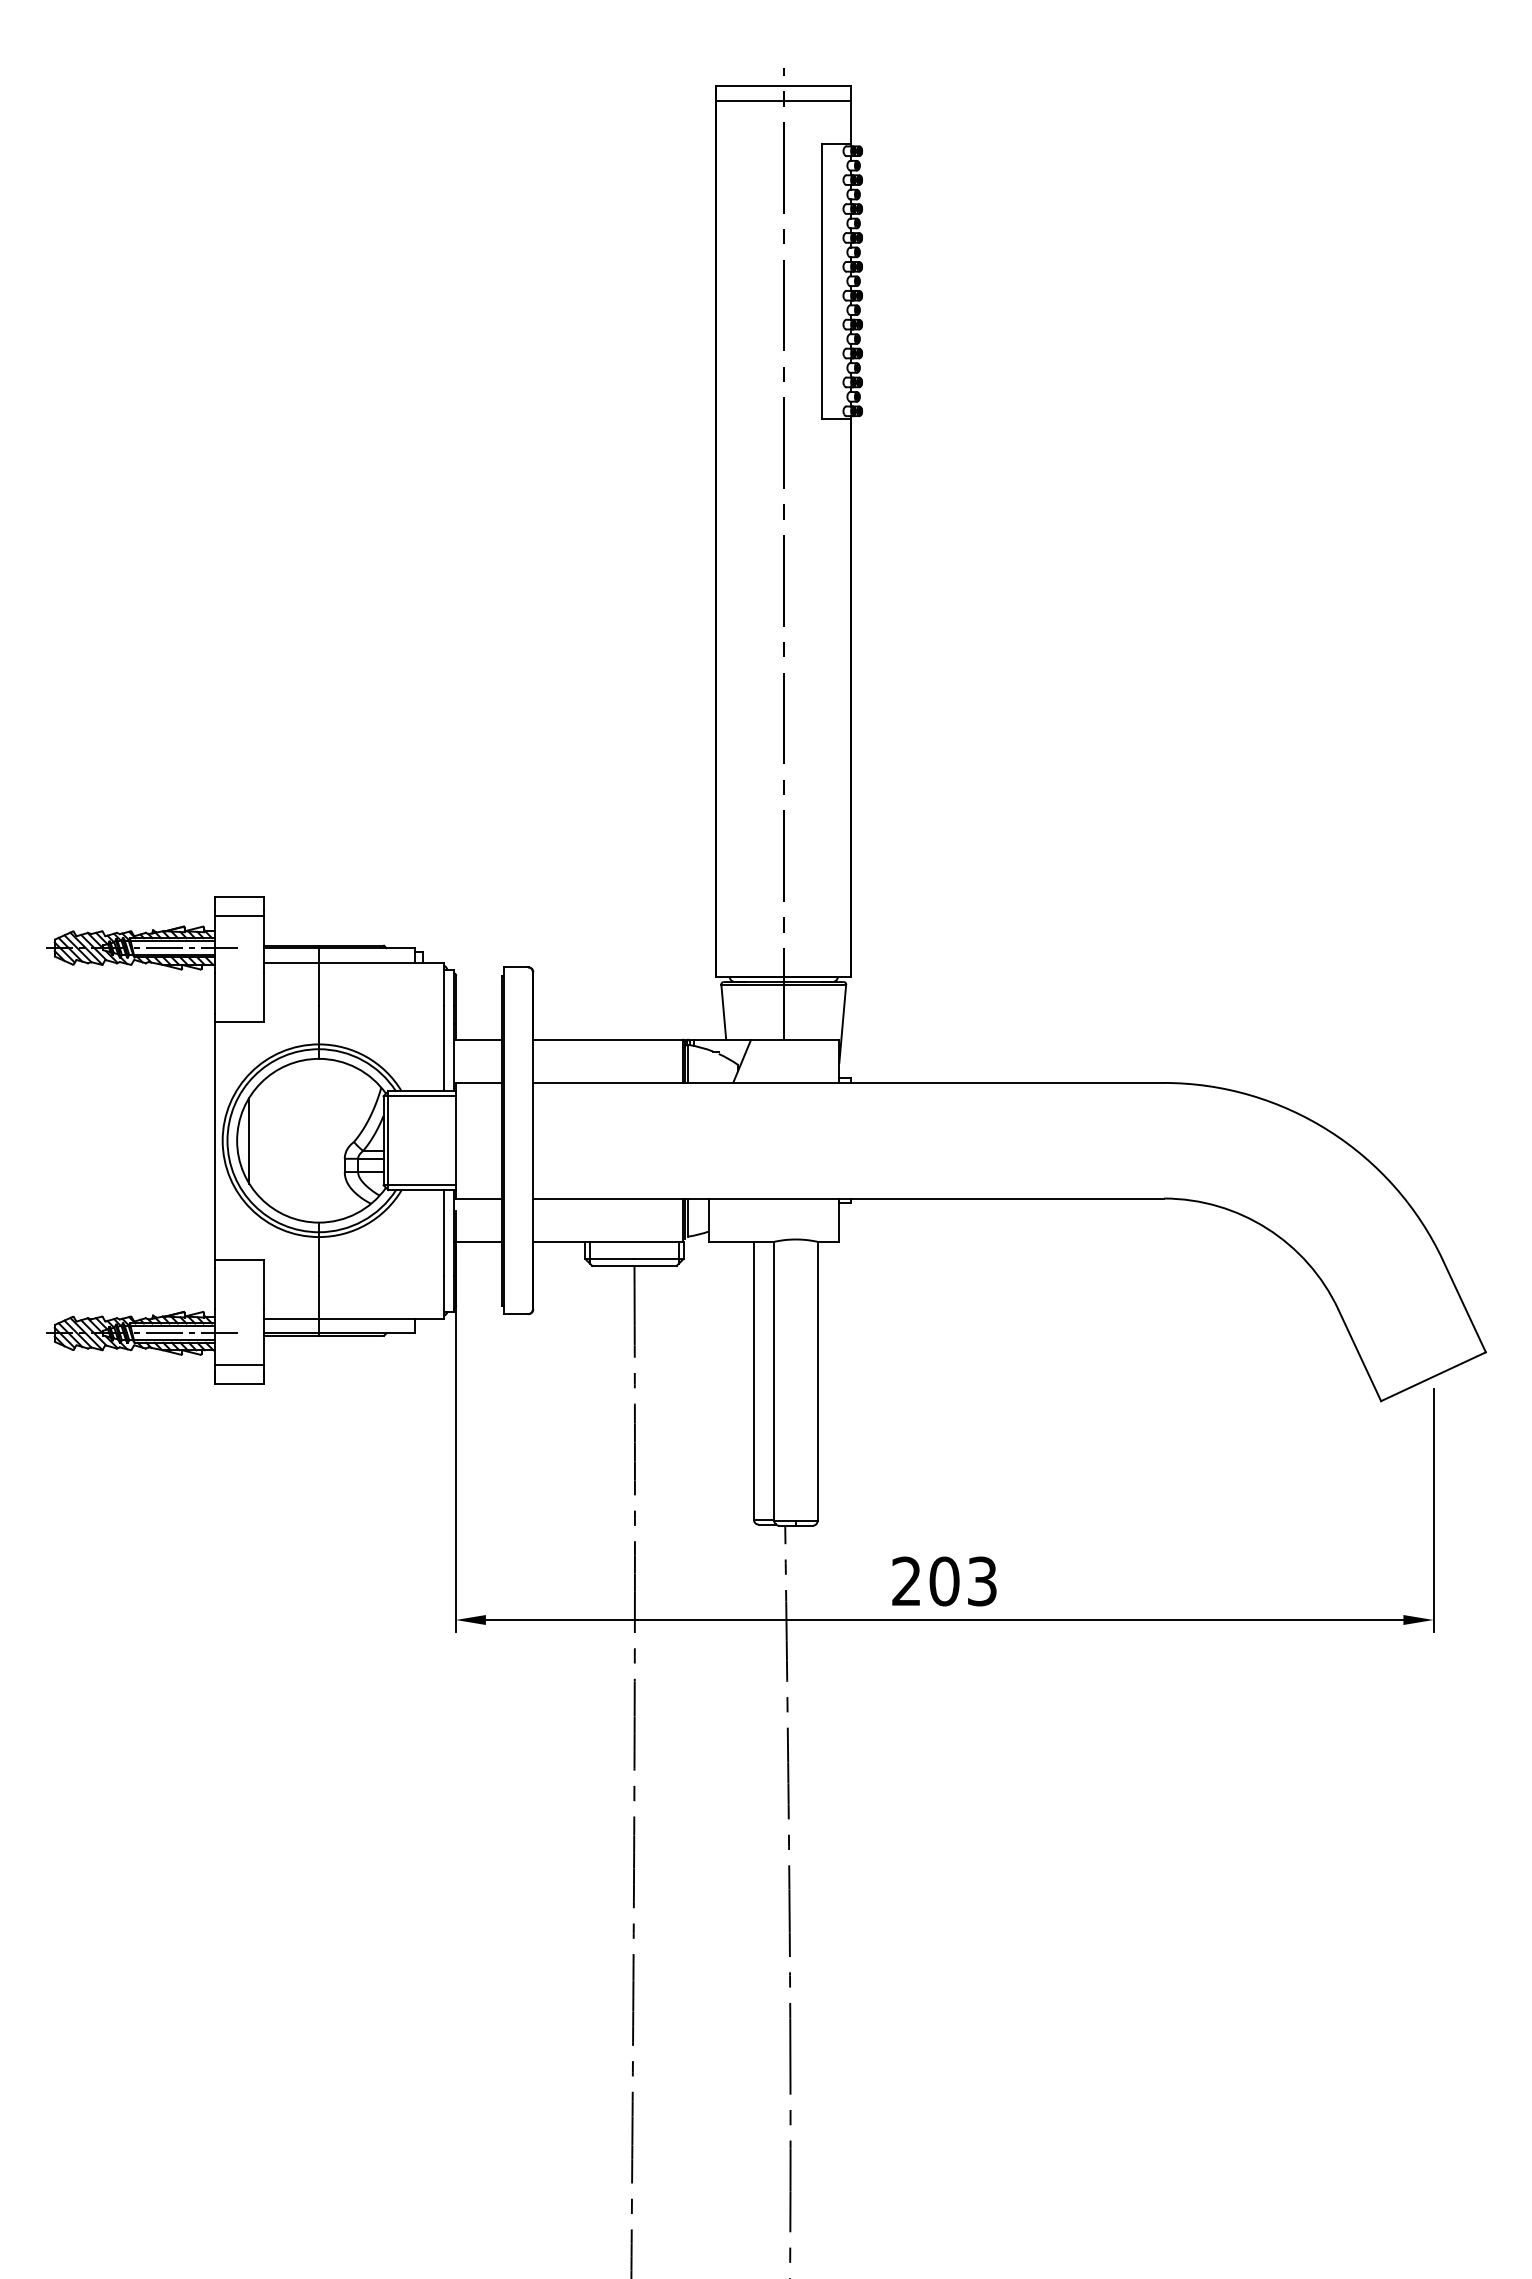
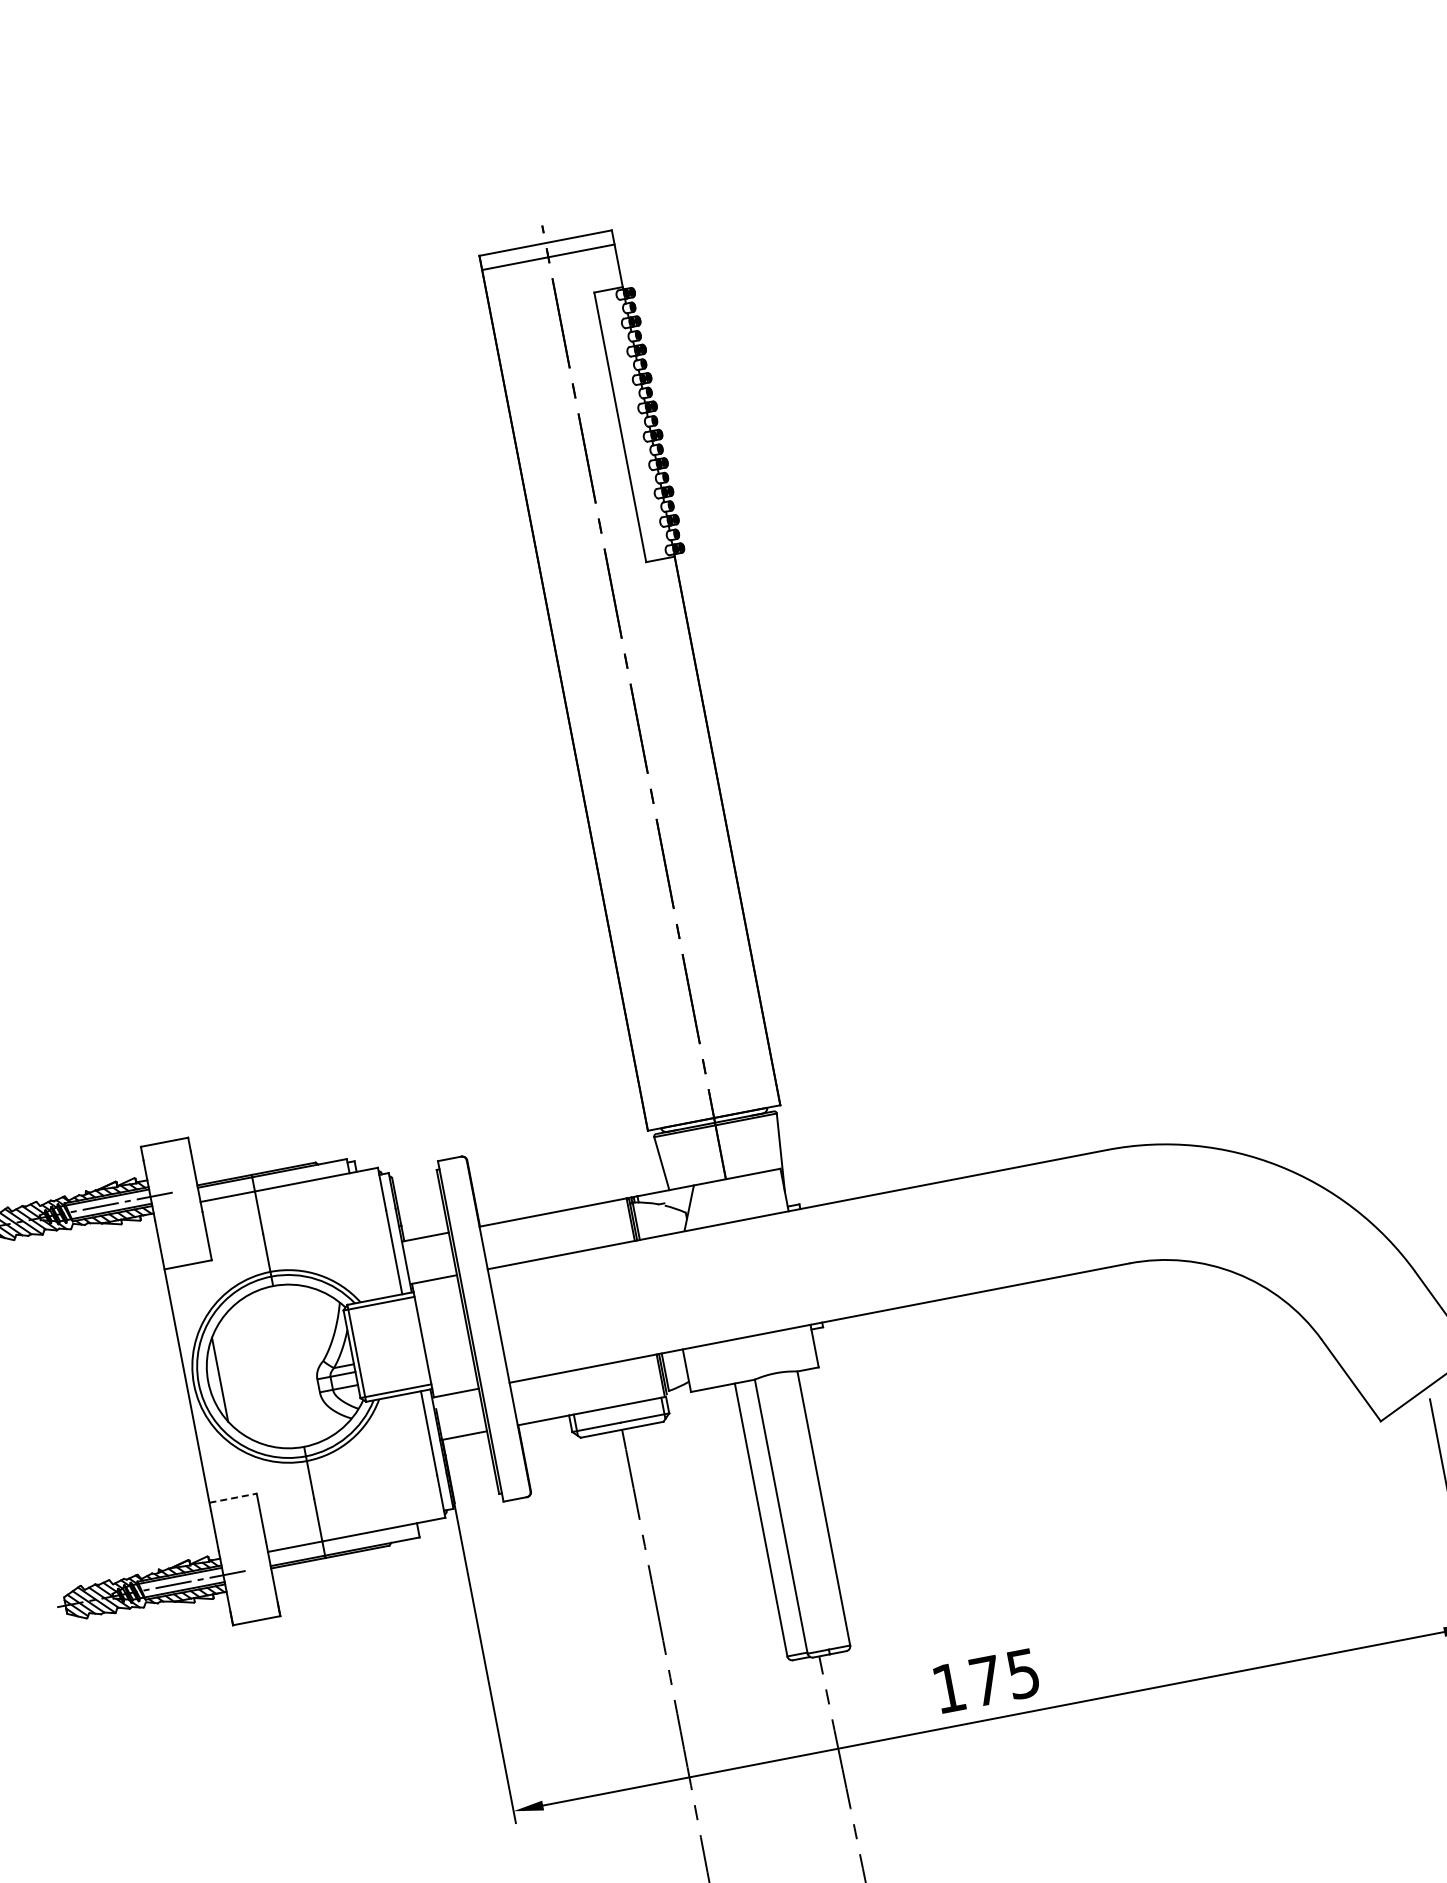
line: (239, 916) -> (168, 1161), removed
line: (240, 1259) -> (234, 1497), solid -> dashed
line: (239, 1365) -> (253, 1602), removed
text: (944, 1581) -> (986, 1681), 203 -> 175

